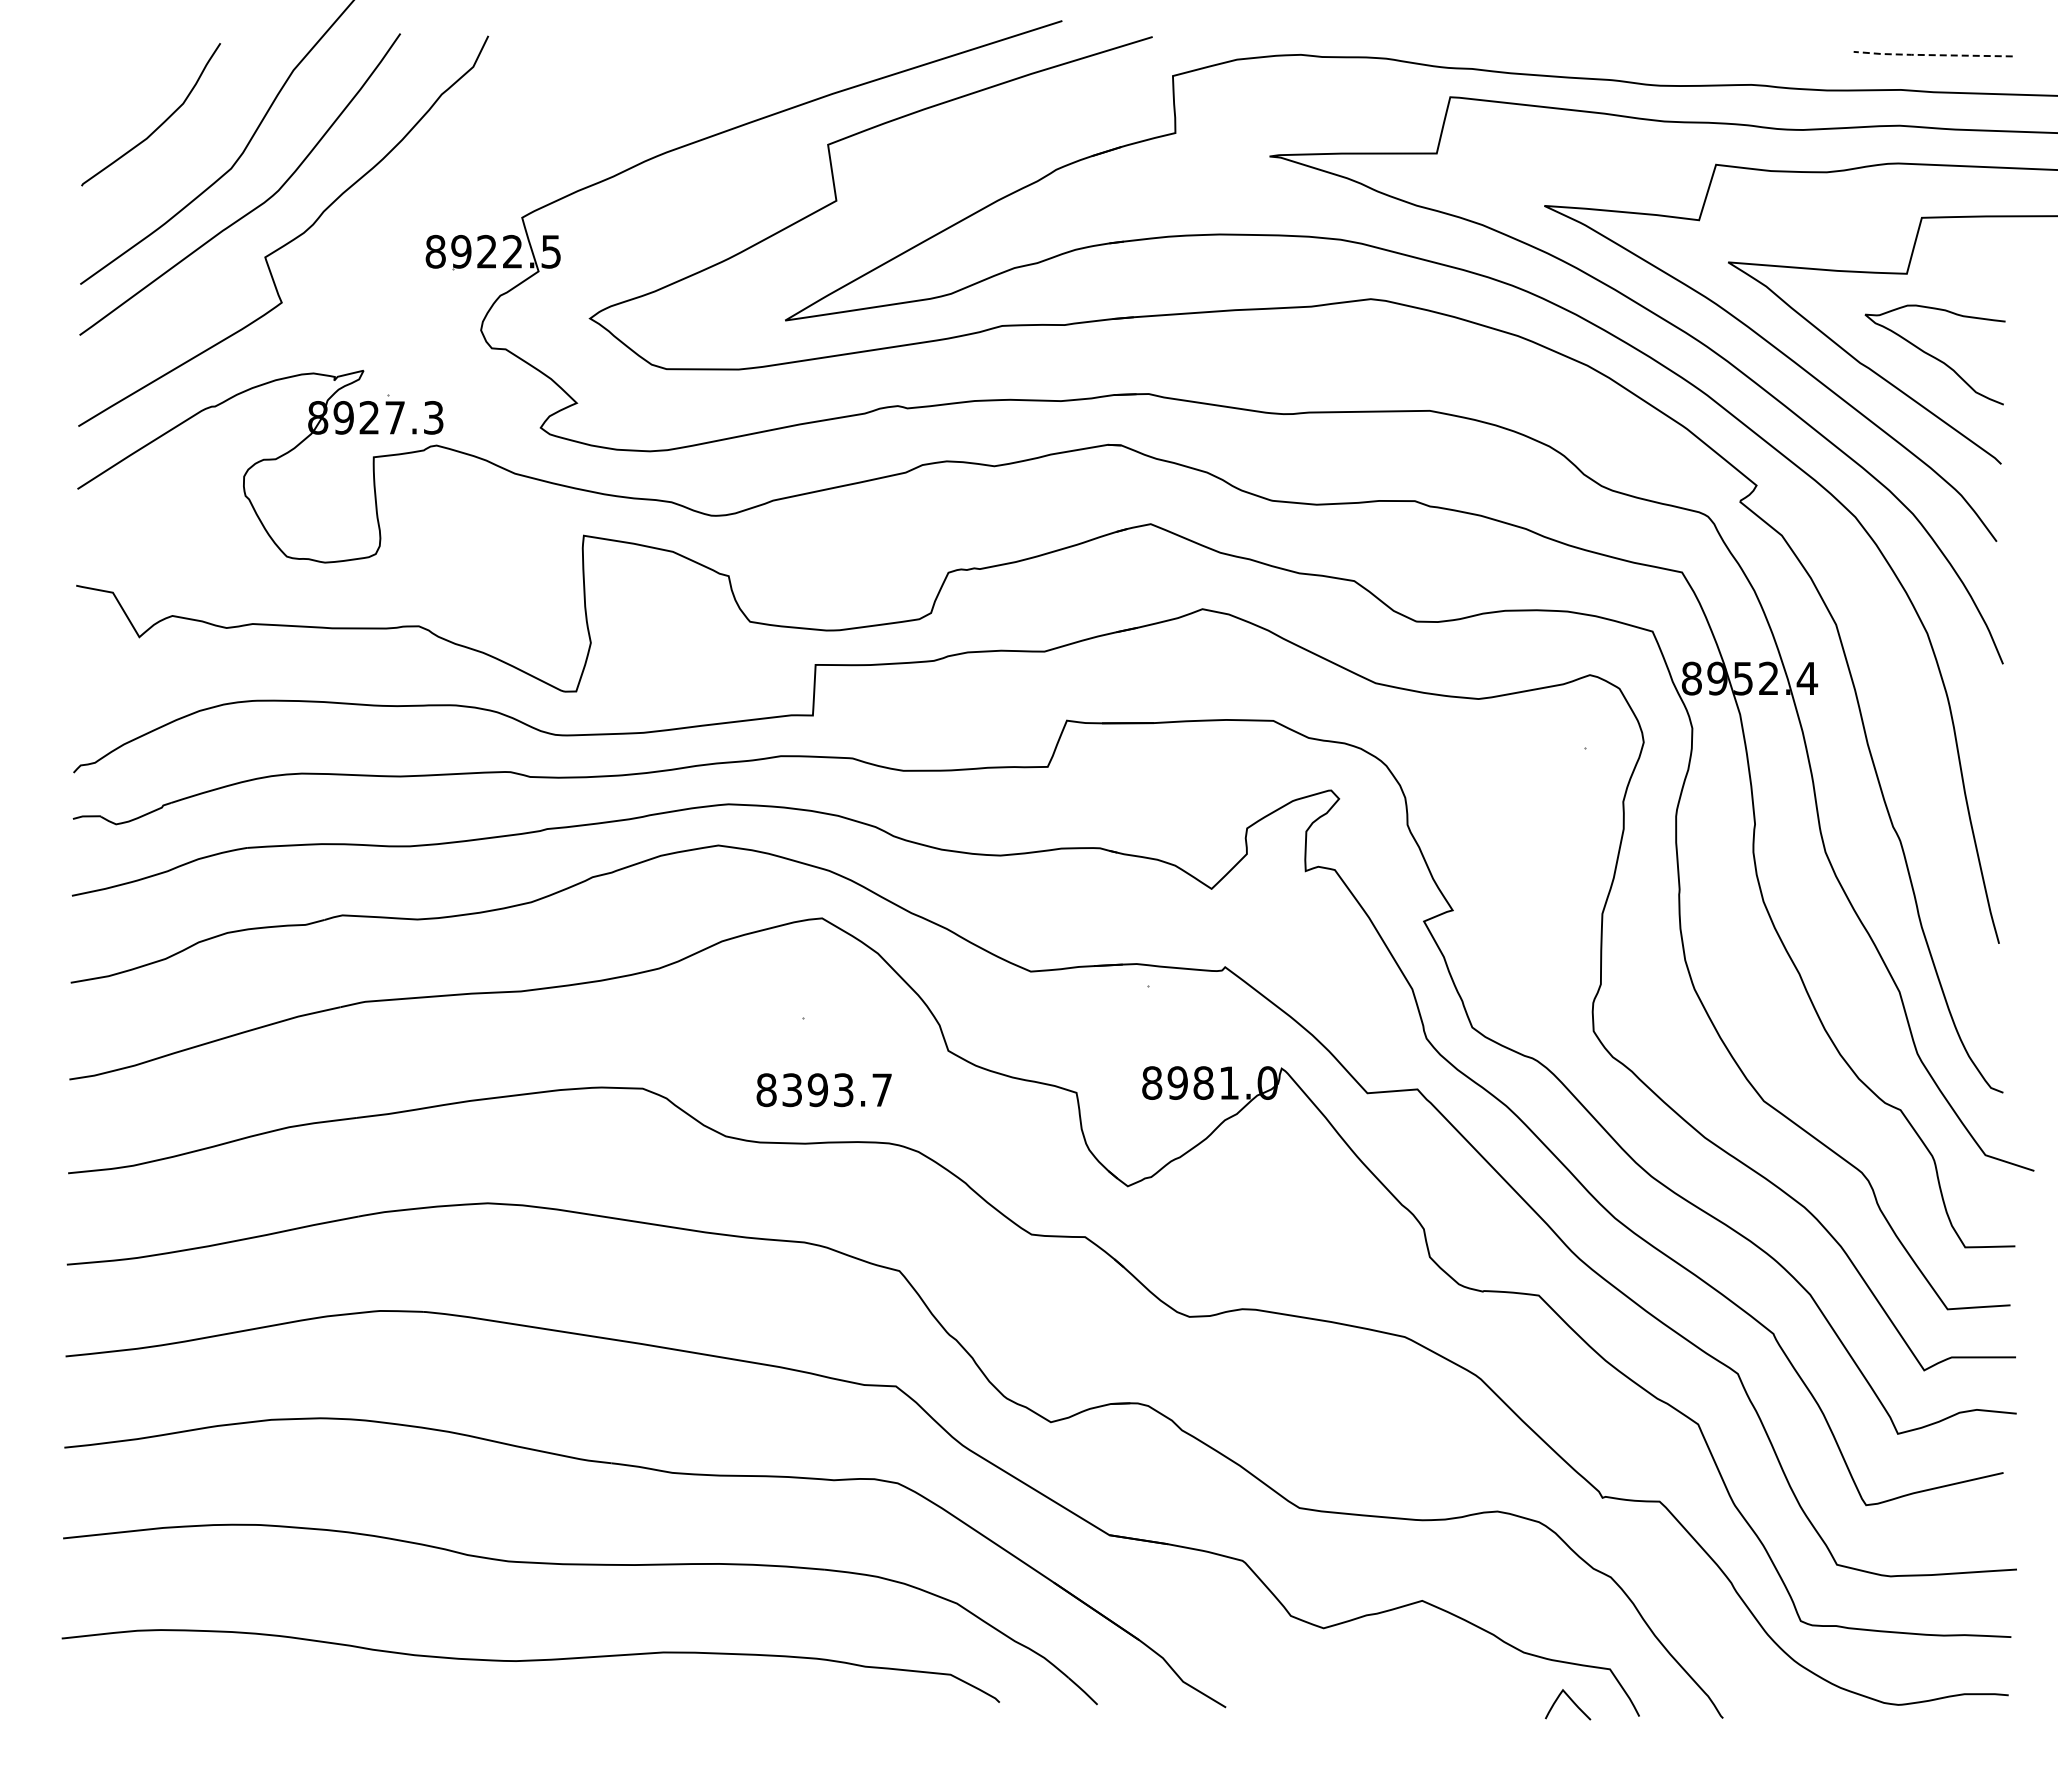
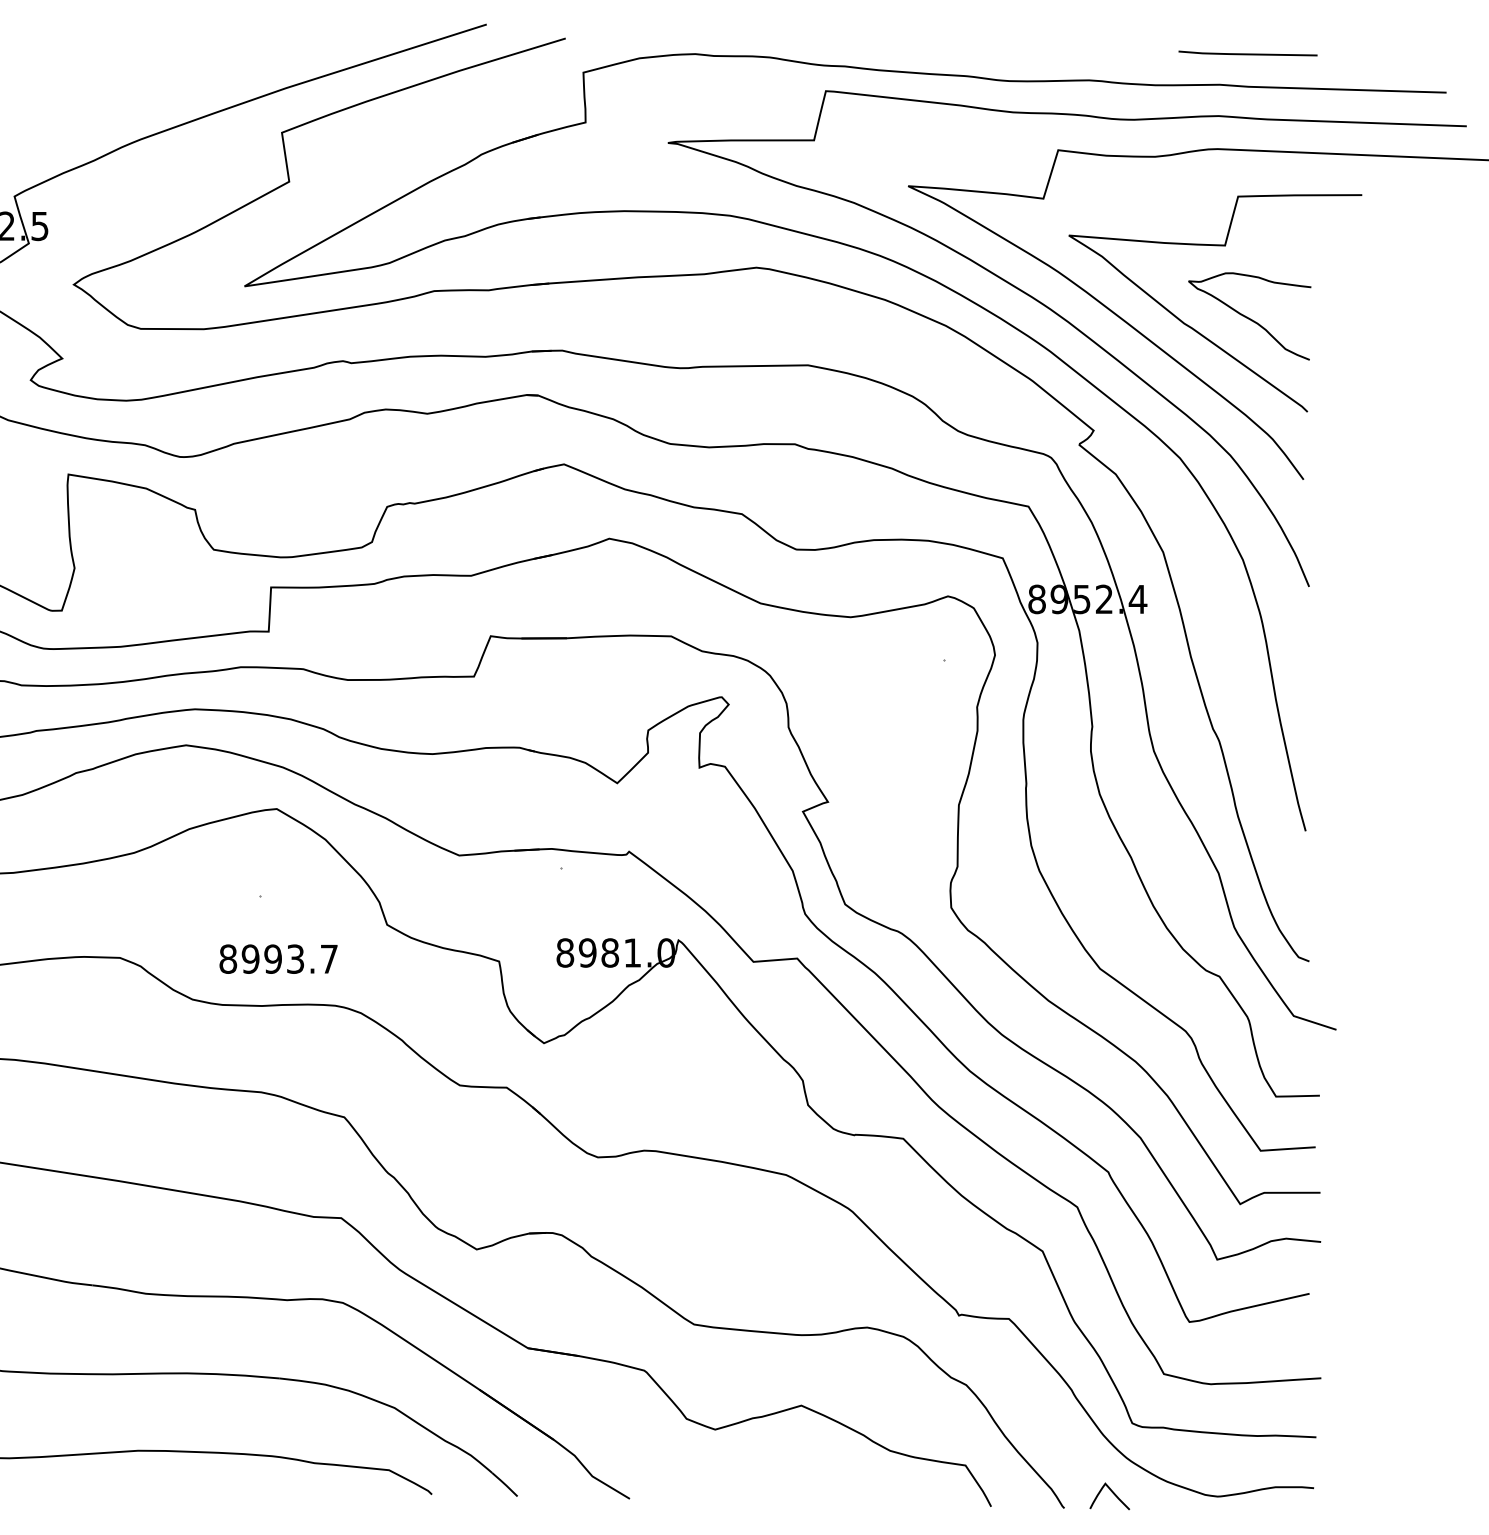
line: (1931, 55) -> (1246, 54), dashed -> solid
text: (792, 1089) -> (250, 958), 8393.7 -> 8993.7
curve: (1571, 1701) -> (1112, 1493), moved

